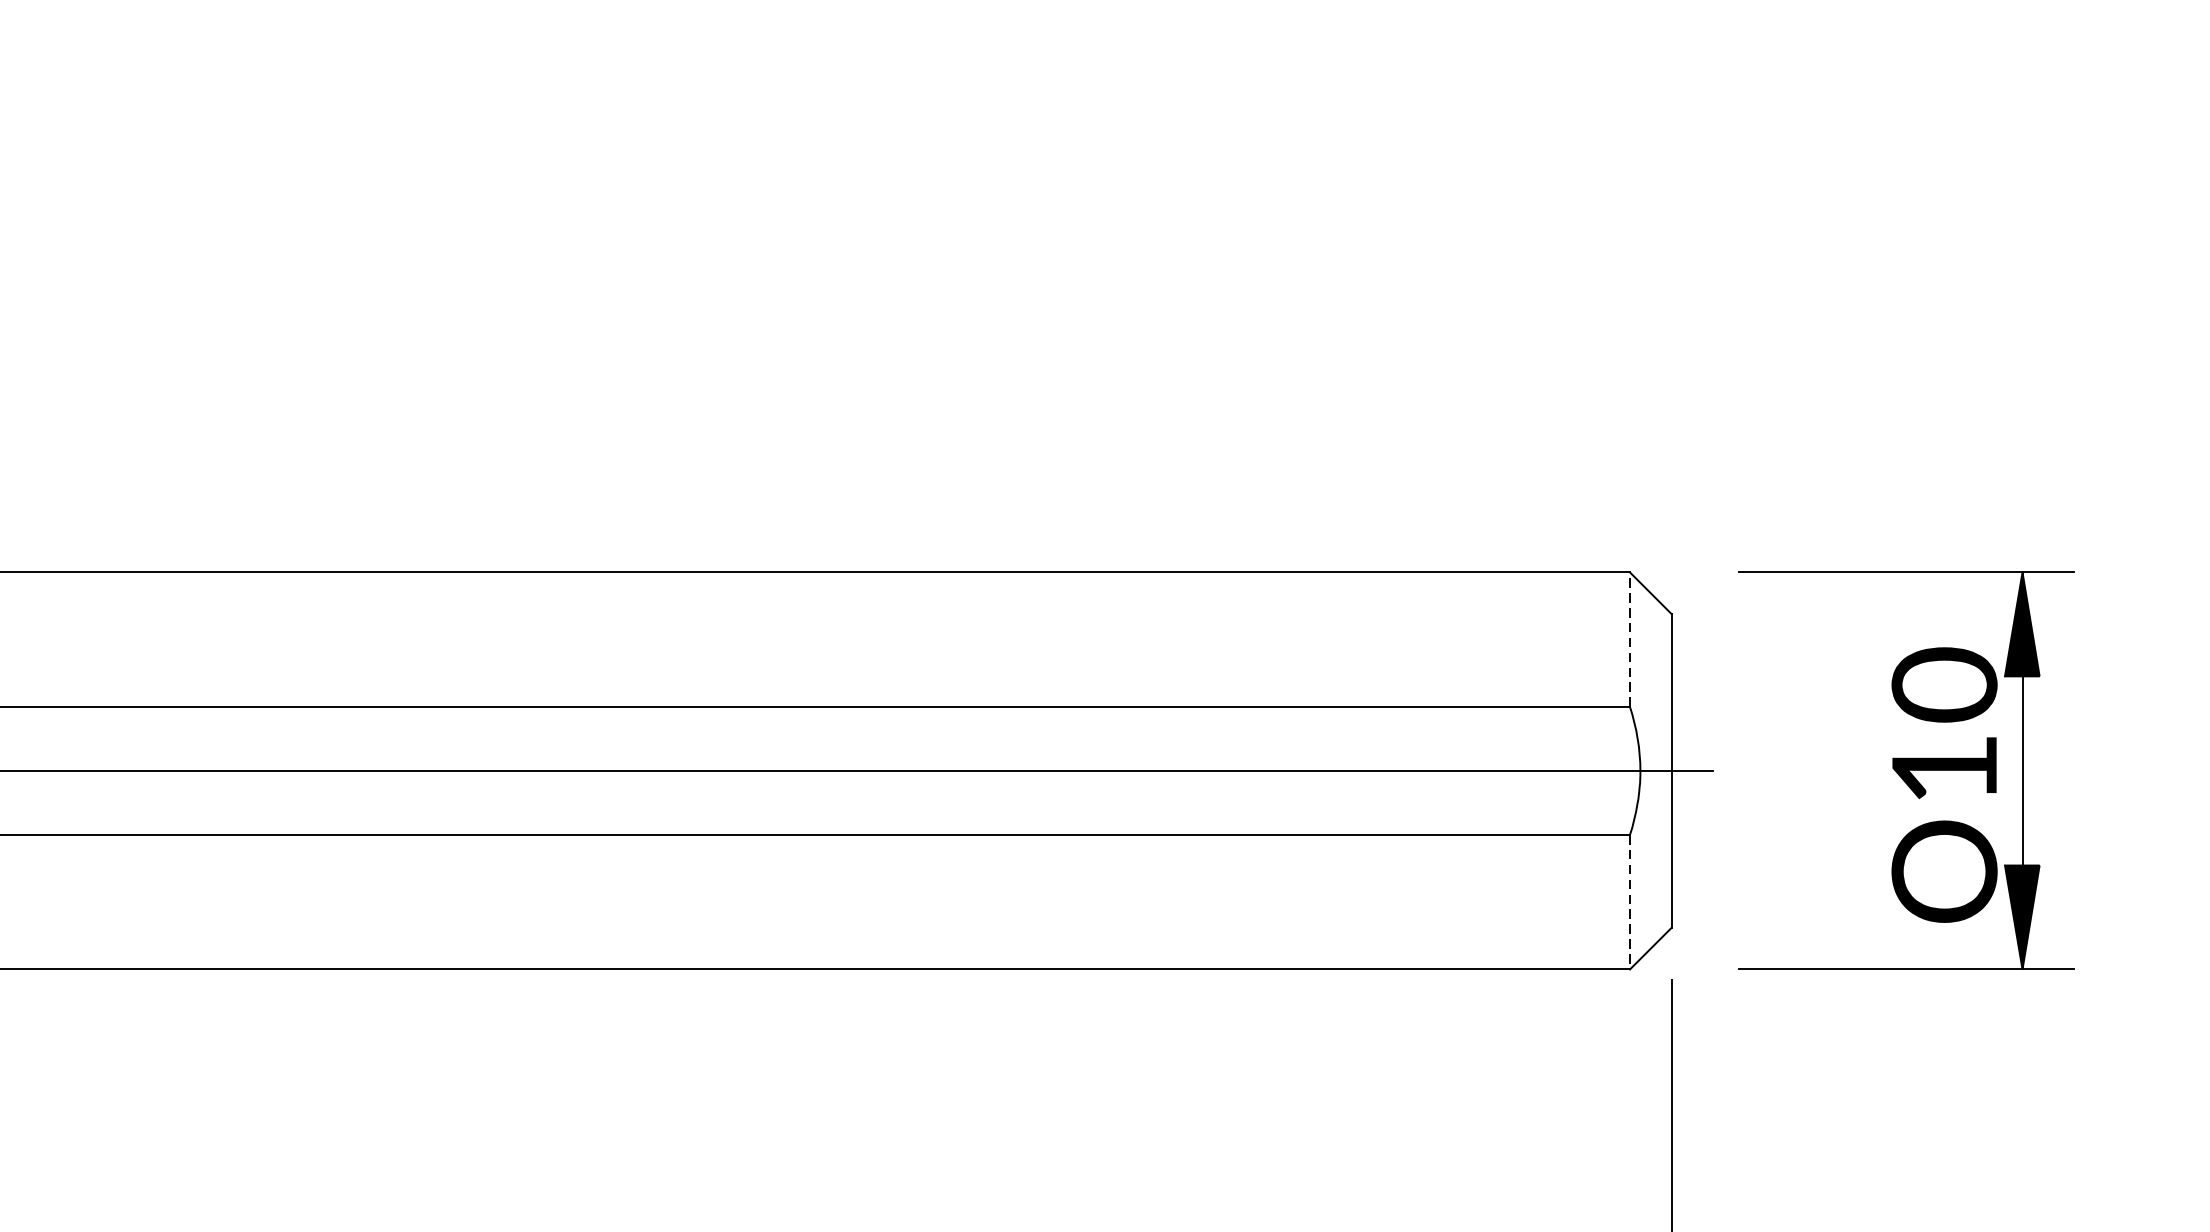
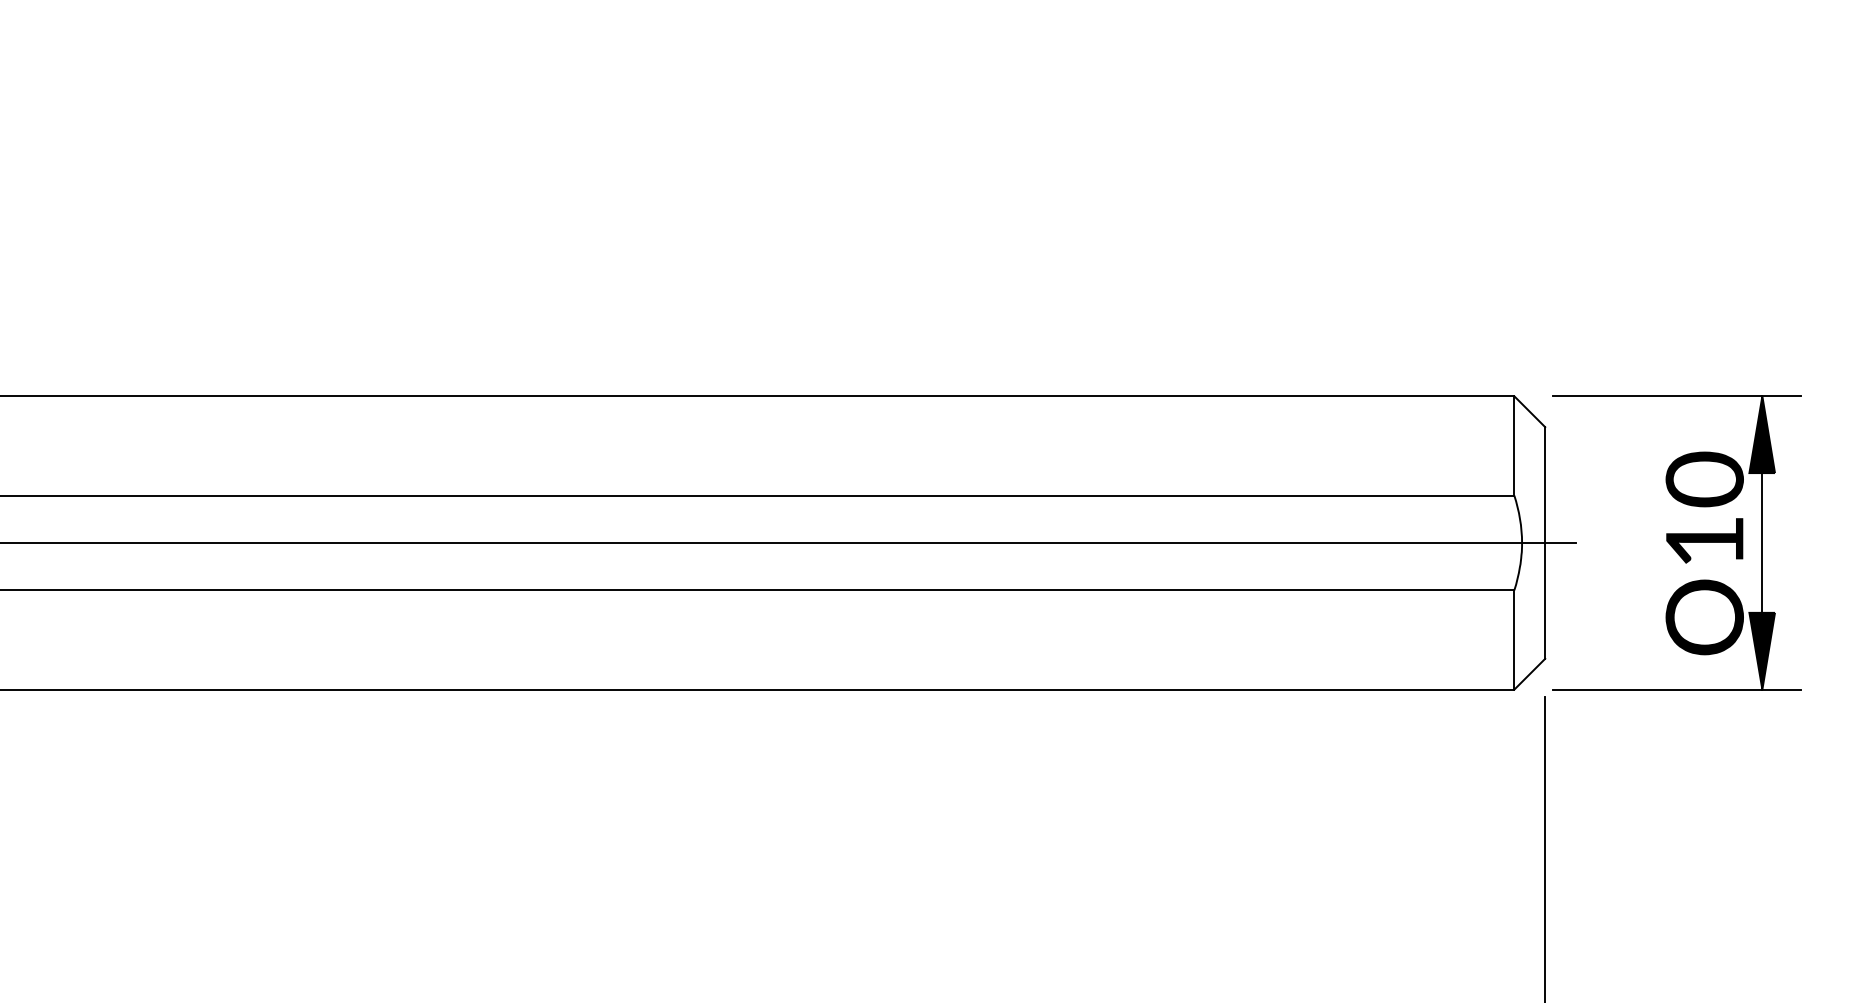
line: (1630, 639) -> (1514, 445), dashed -> solid
part: (1906, 770) -> (1676, 542), moved
line: (1630, 902) -> (1514, 640), dashed -> solid

